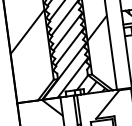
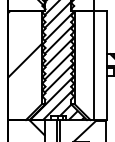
hatch: (97, 28) -> (84, 65), removed

